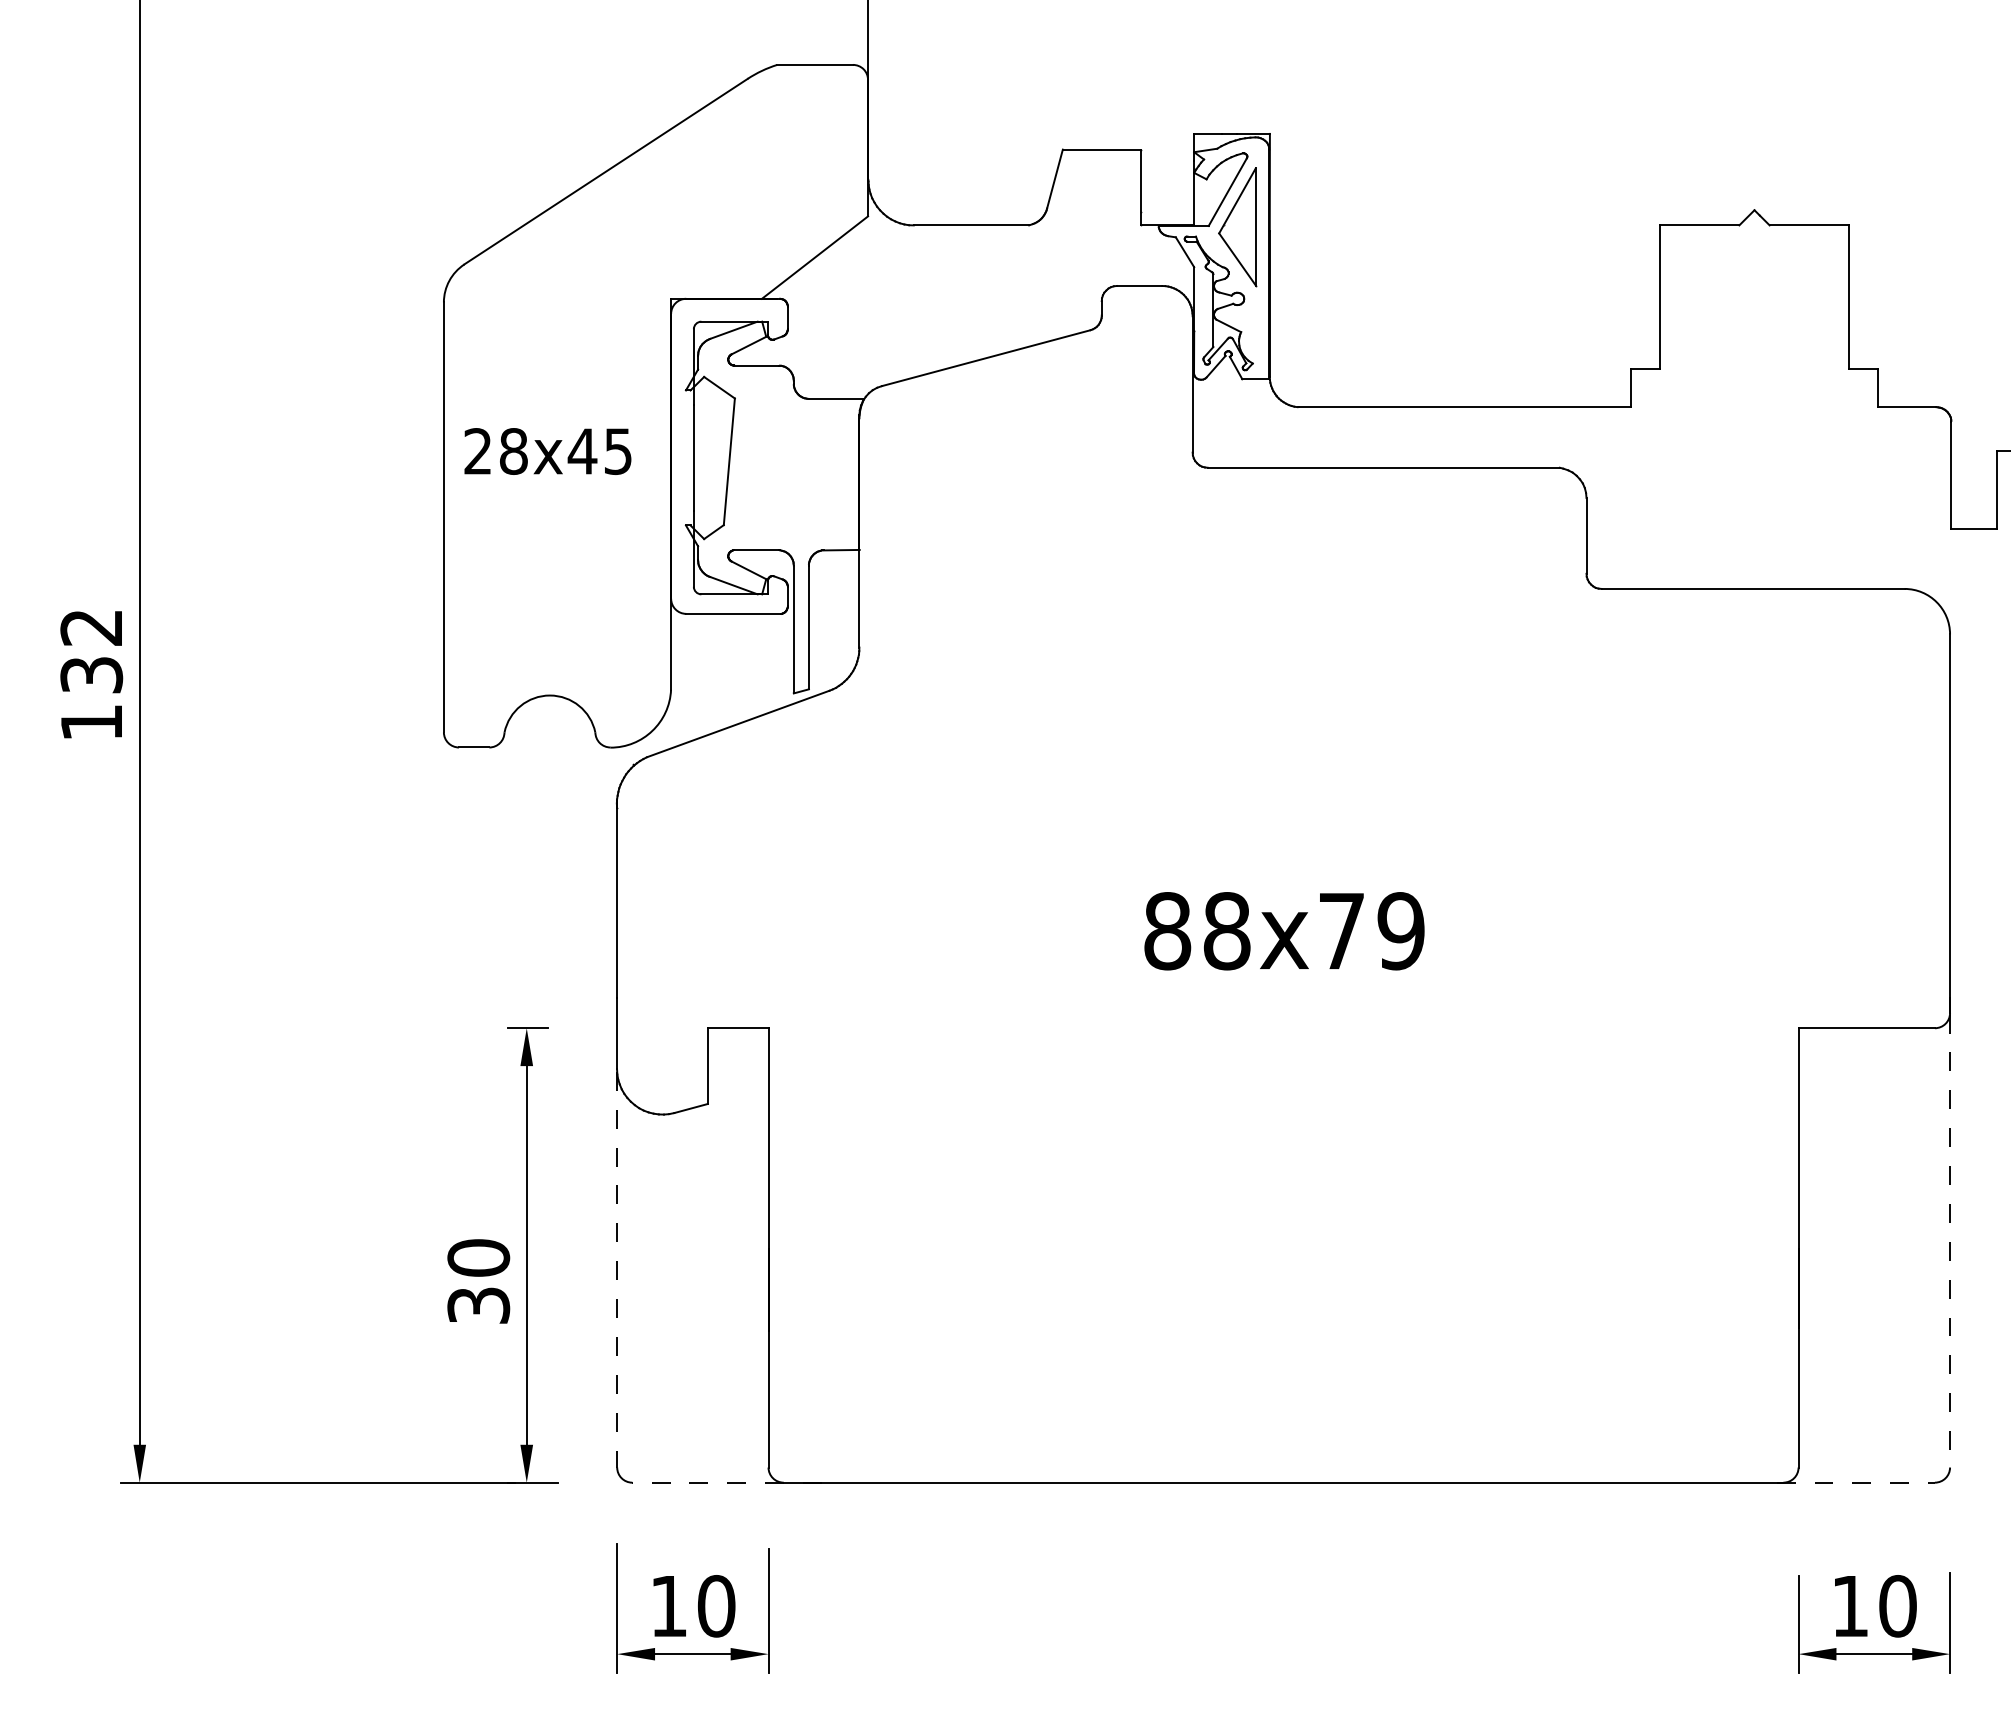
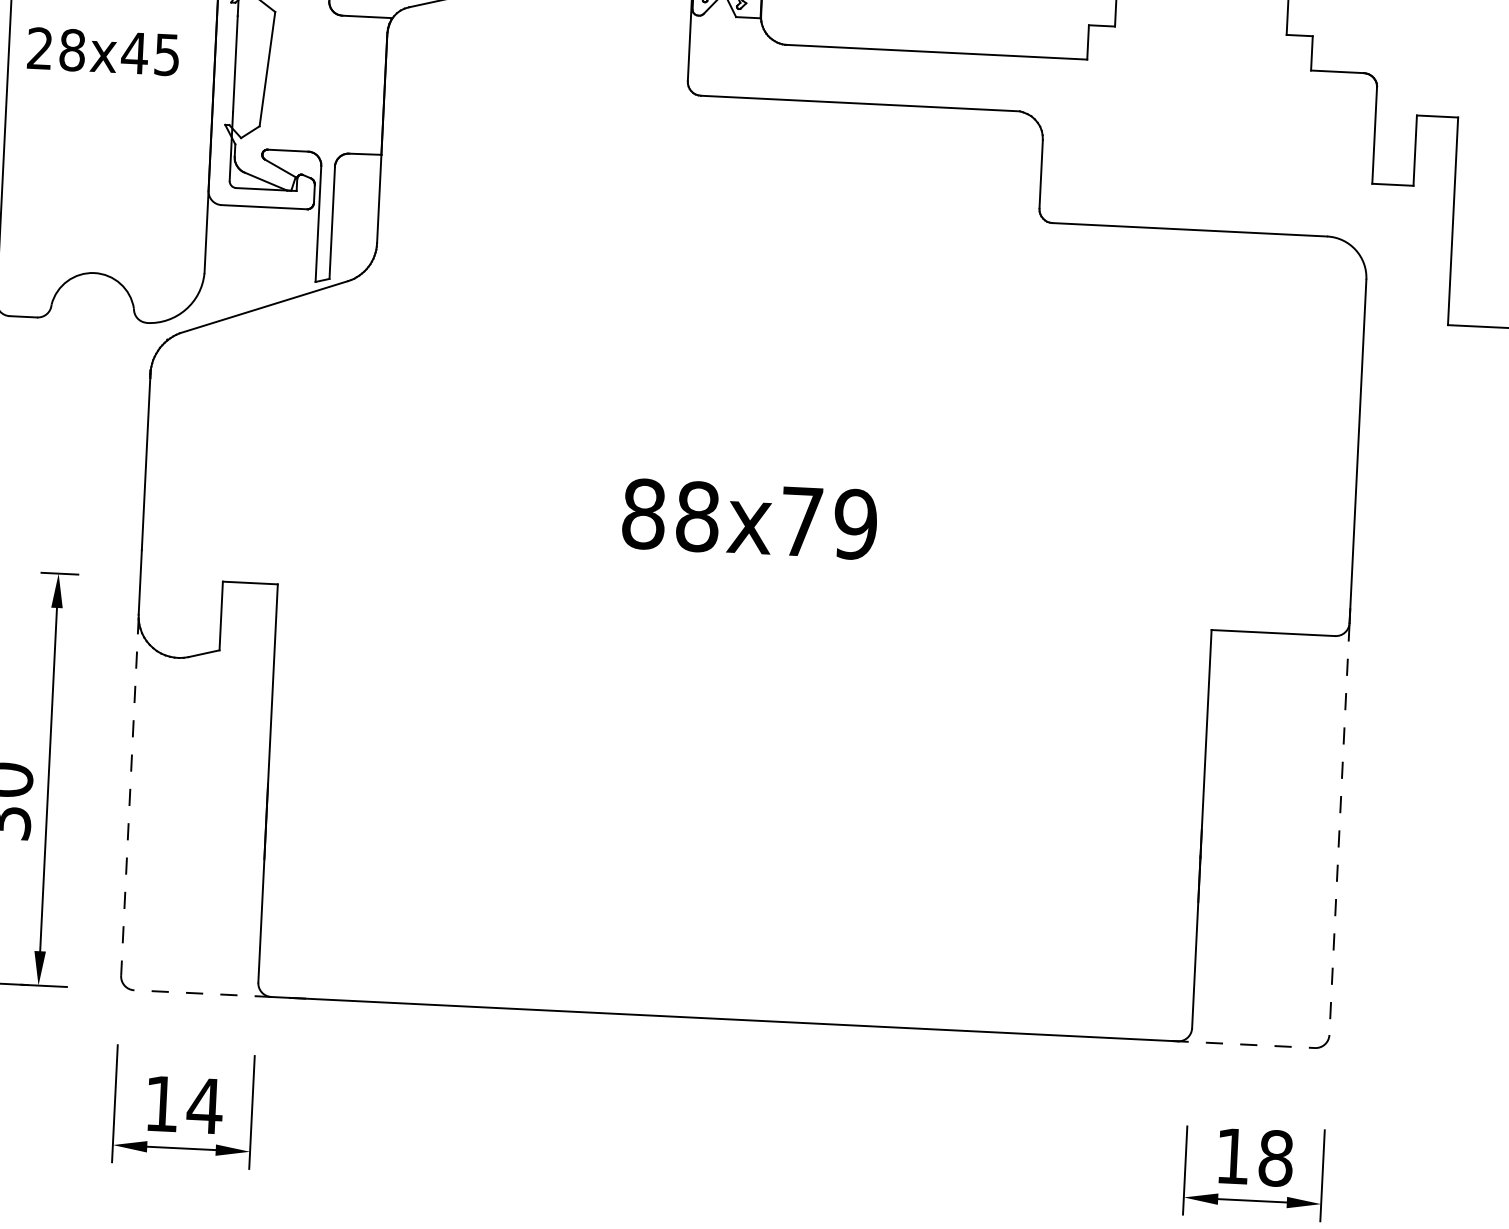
text: (716, 1606) -> (205, 1106), 10 -> 14
text: (1897, 1606) -> (1275, 1158), 10 -> 18

